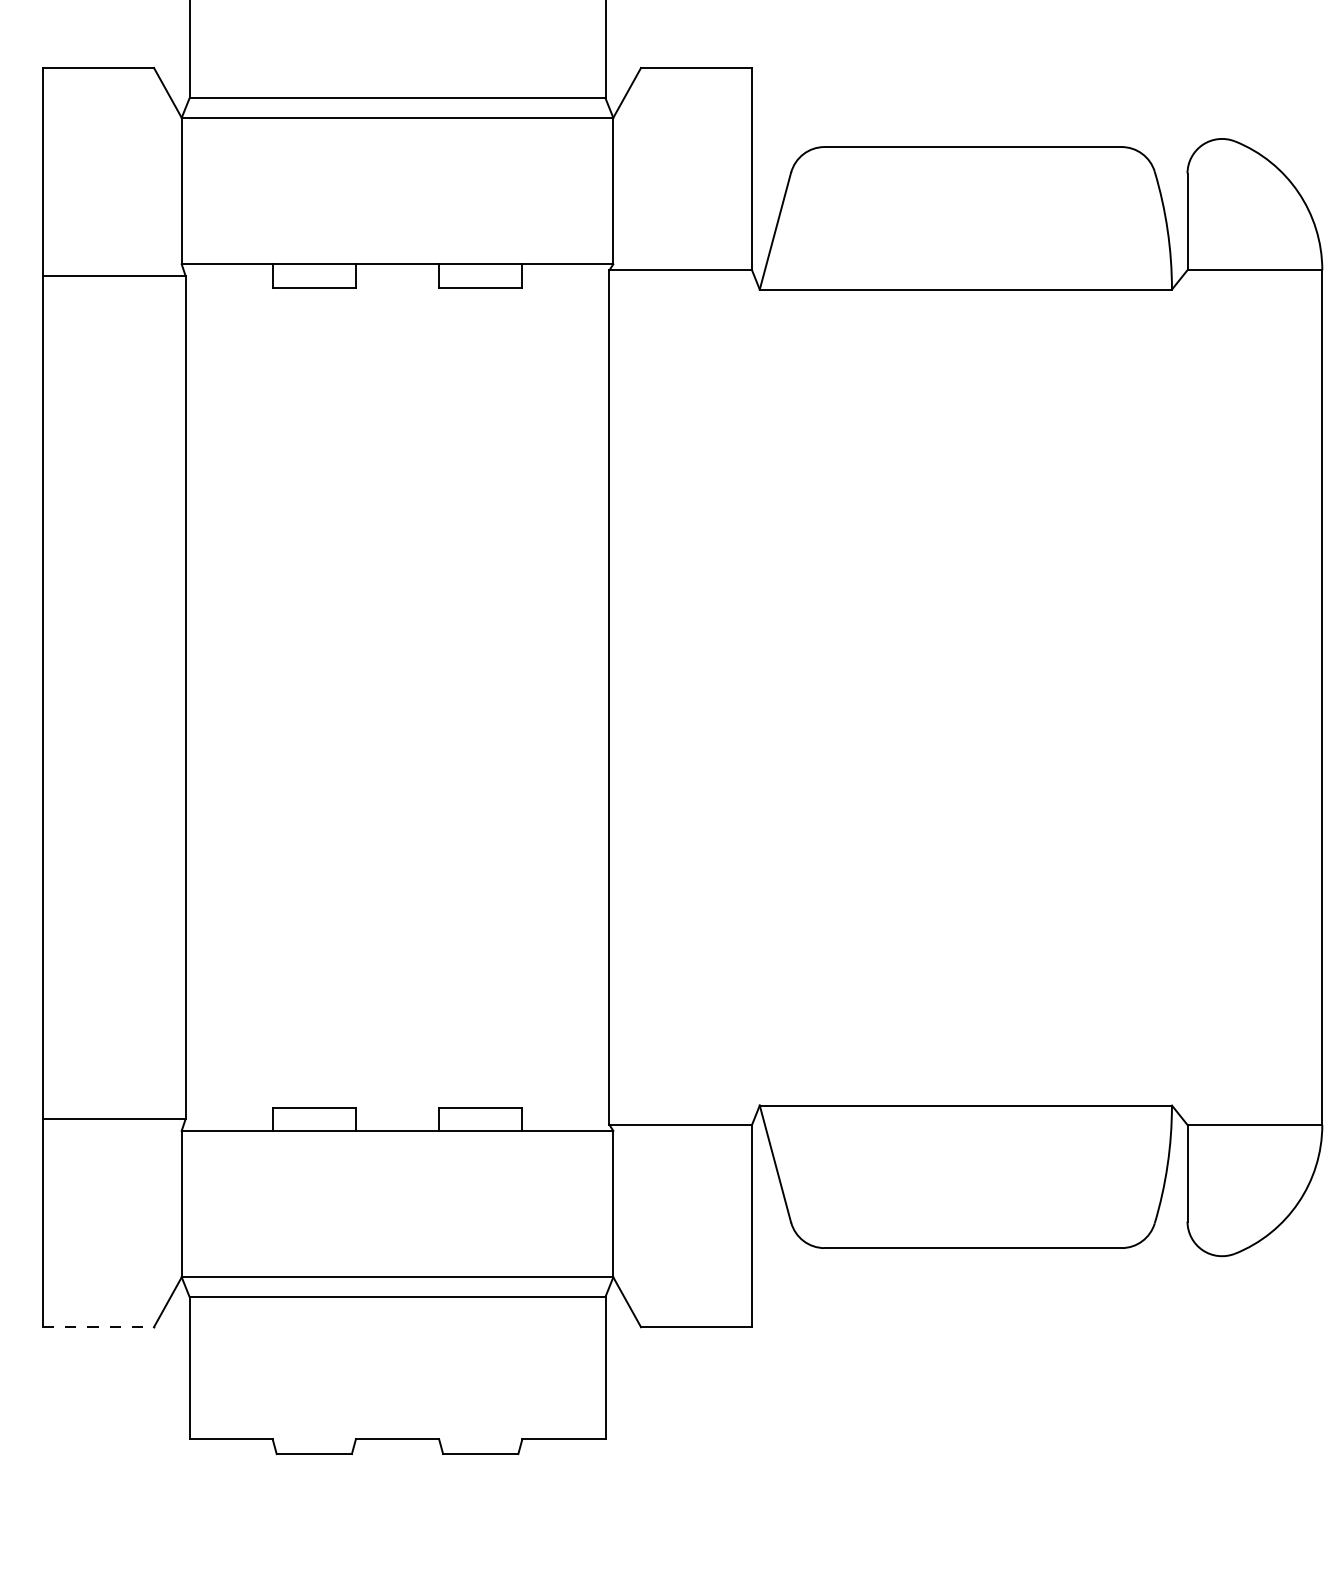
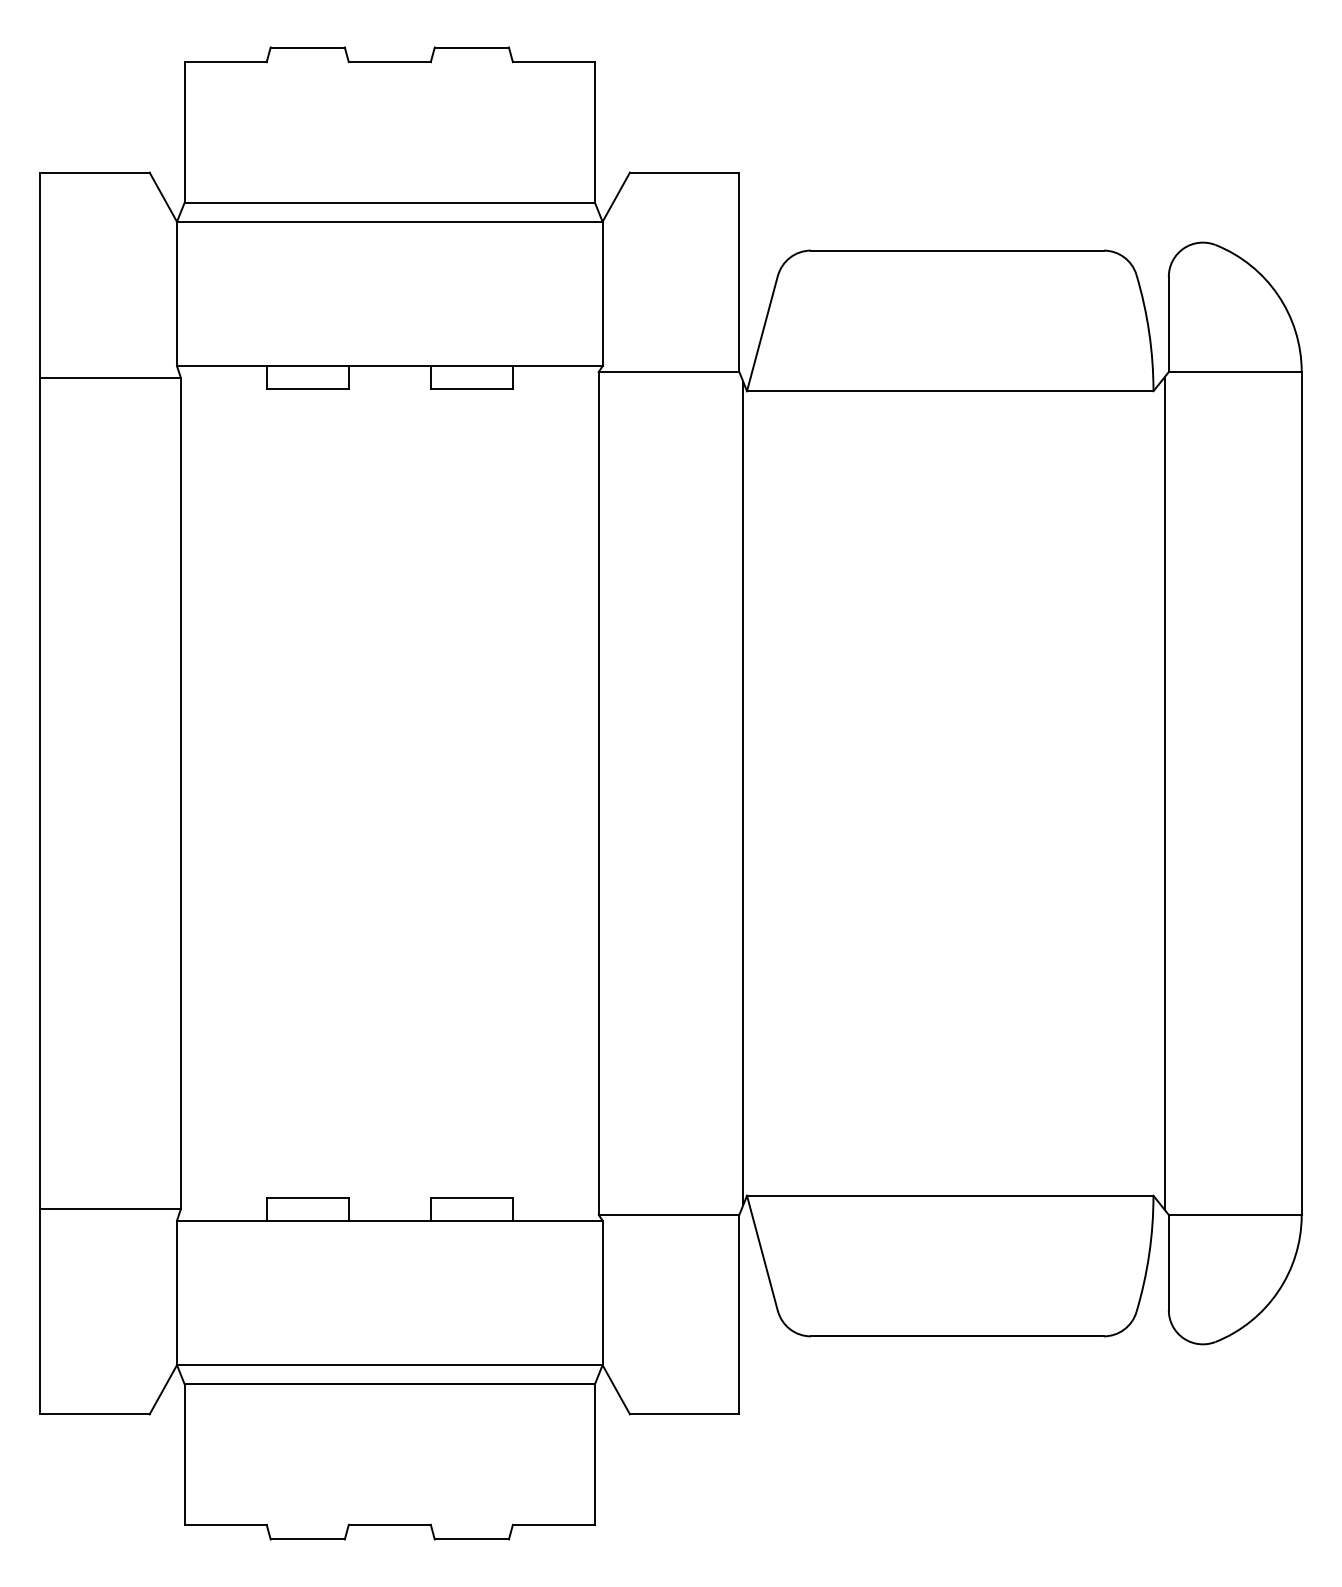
line: (756, 697) -> (743, 793), added
line: (1183, 697) -> (1164, 793), added
line: (98, 1327) -> (94, 1414), dashed -> solid

